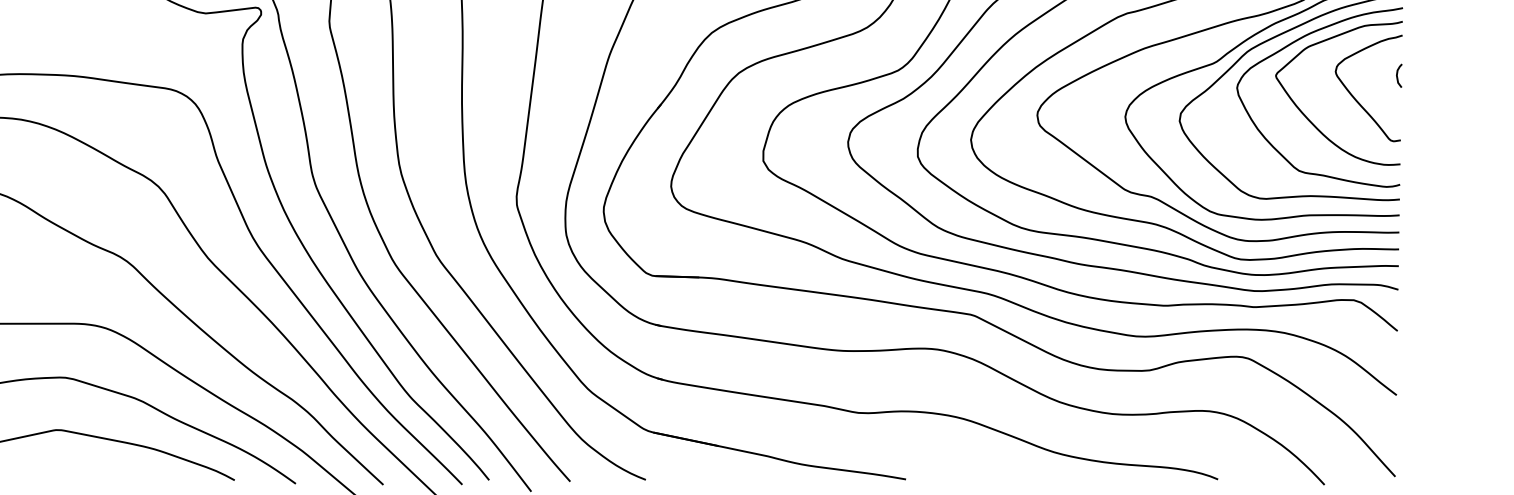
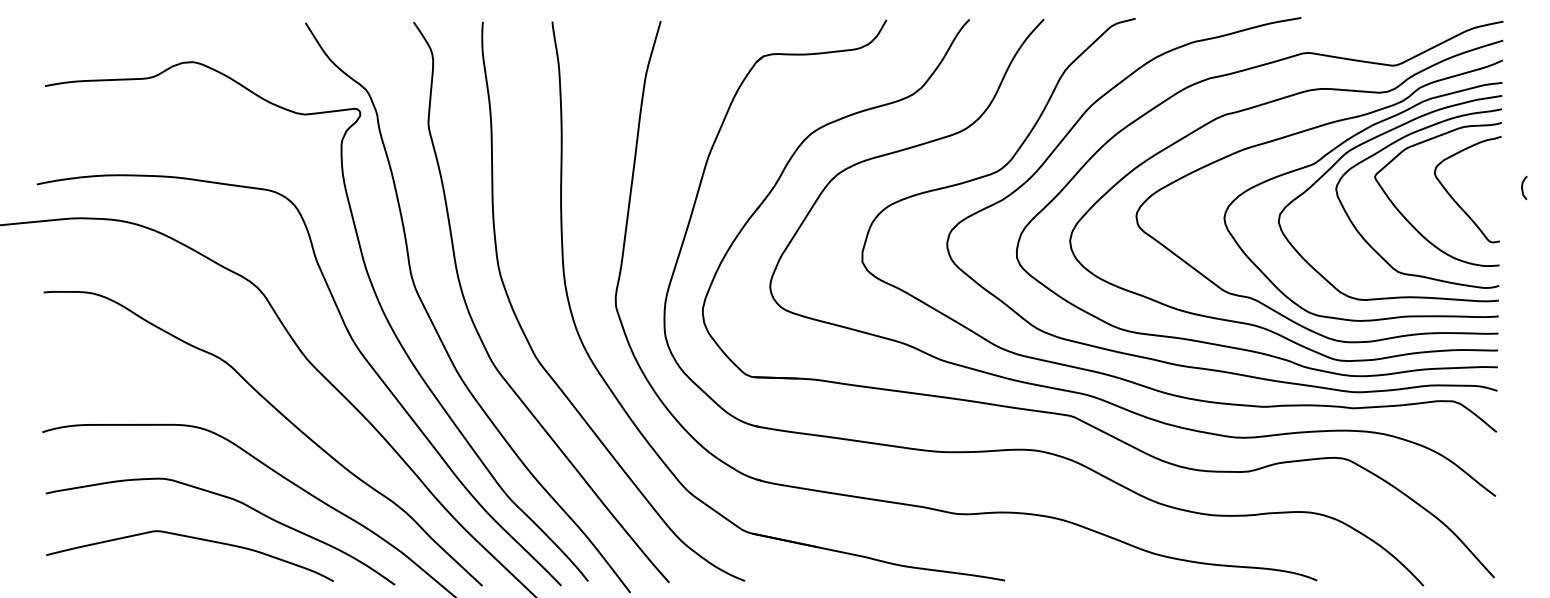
curve: (1397, 75) -> (1522, 187), moved

